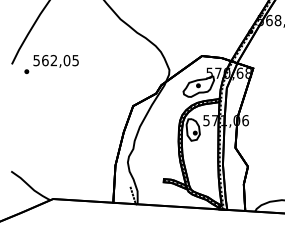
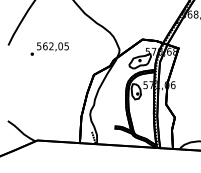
text: (51, 64) -> (49, 49), moved

